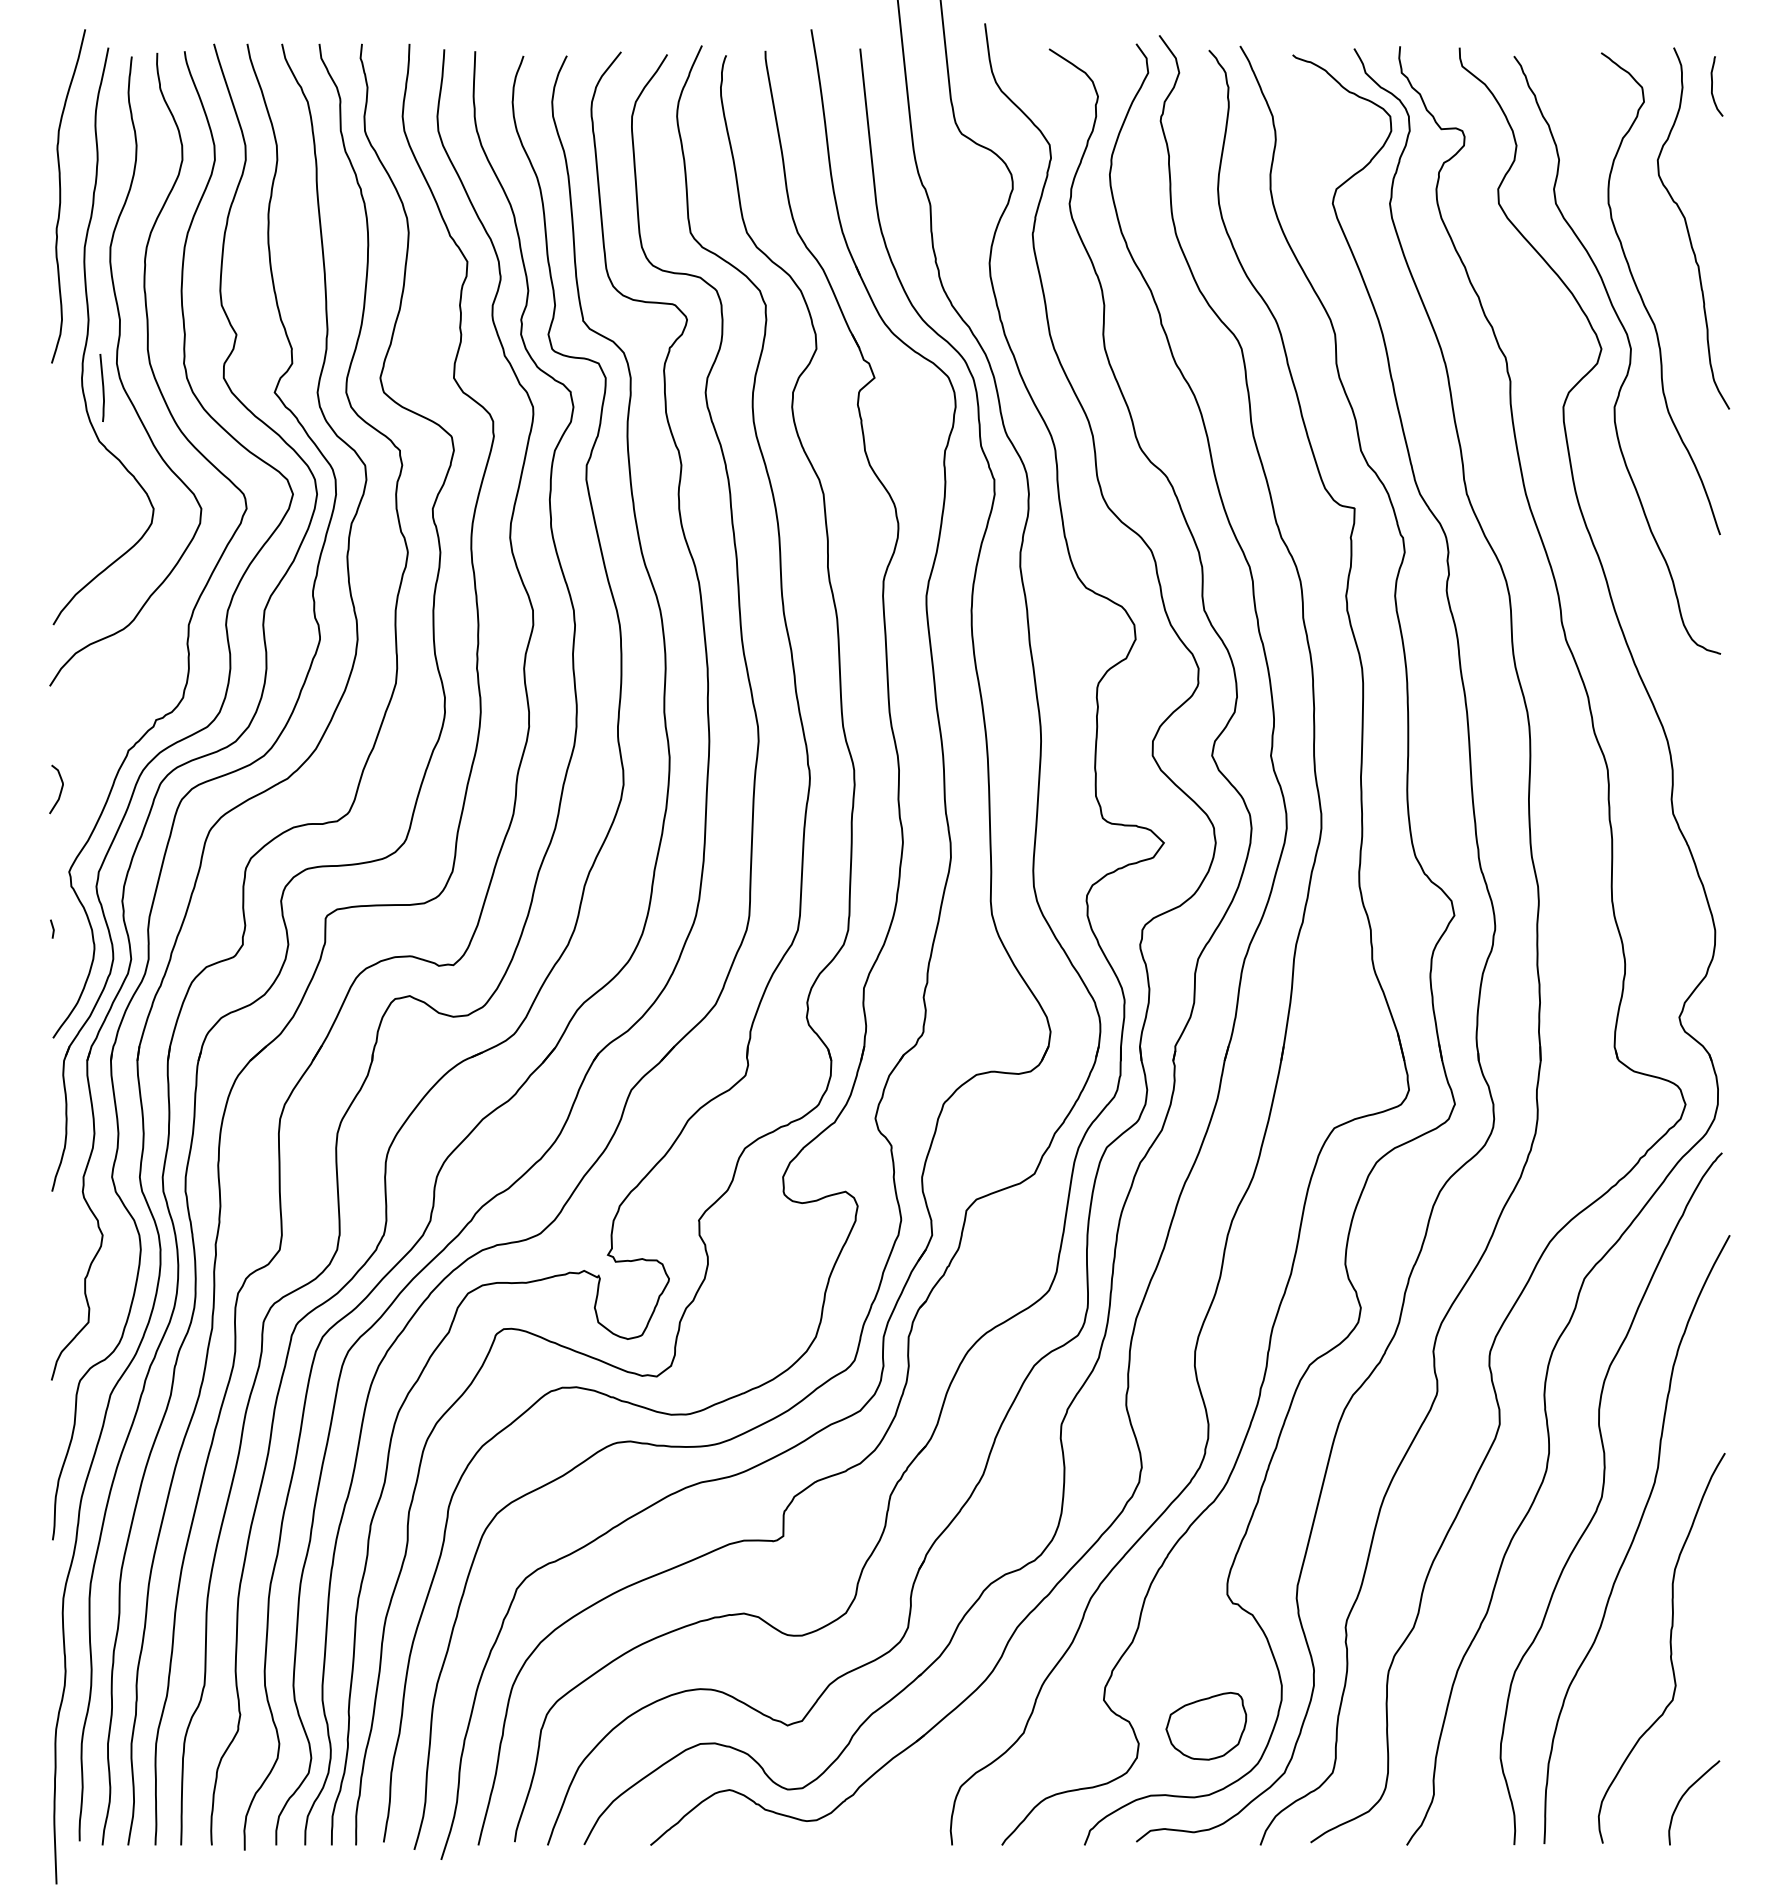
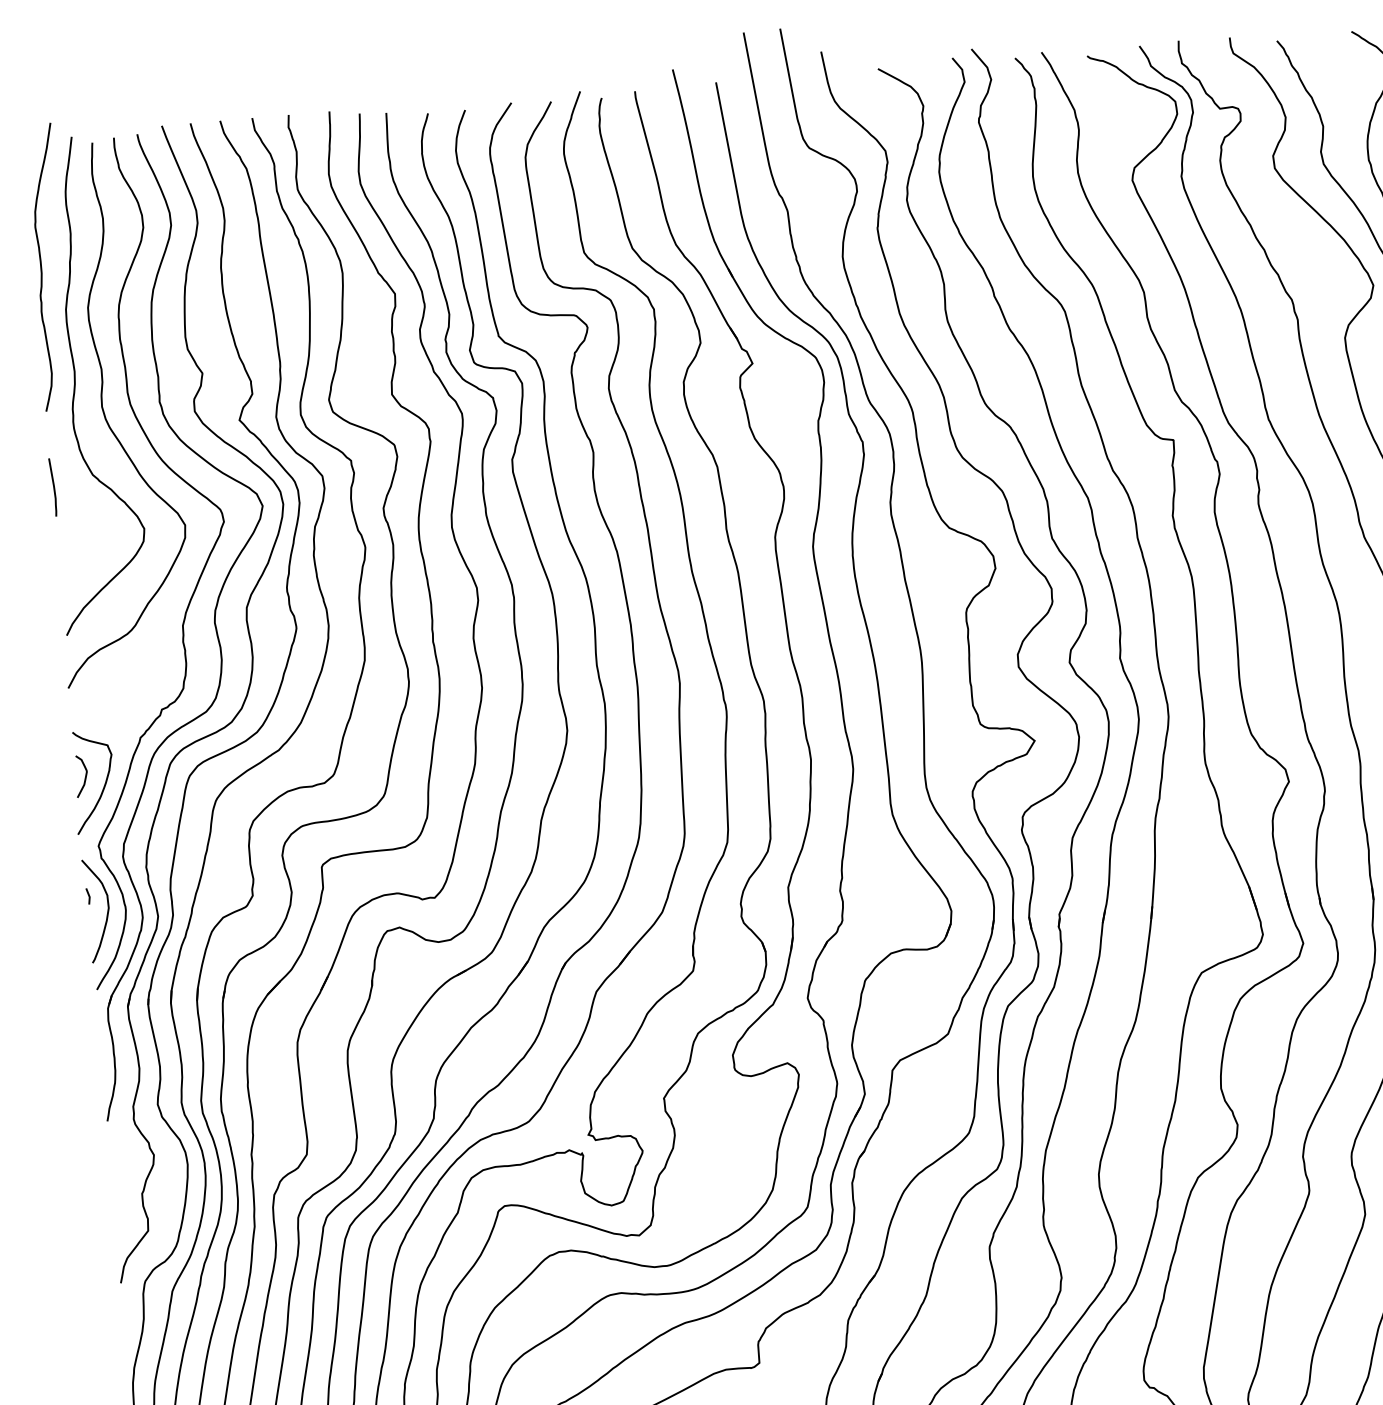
curve: (102, 387) -> (53, 487), moved
curve: (81, 802) -> (104, 785), added
curve: (72, 949) -> (107, 912), added

